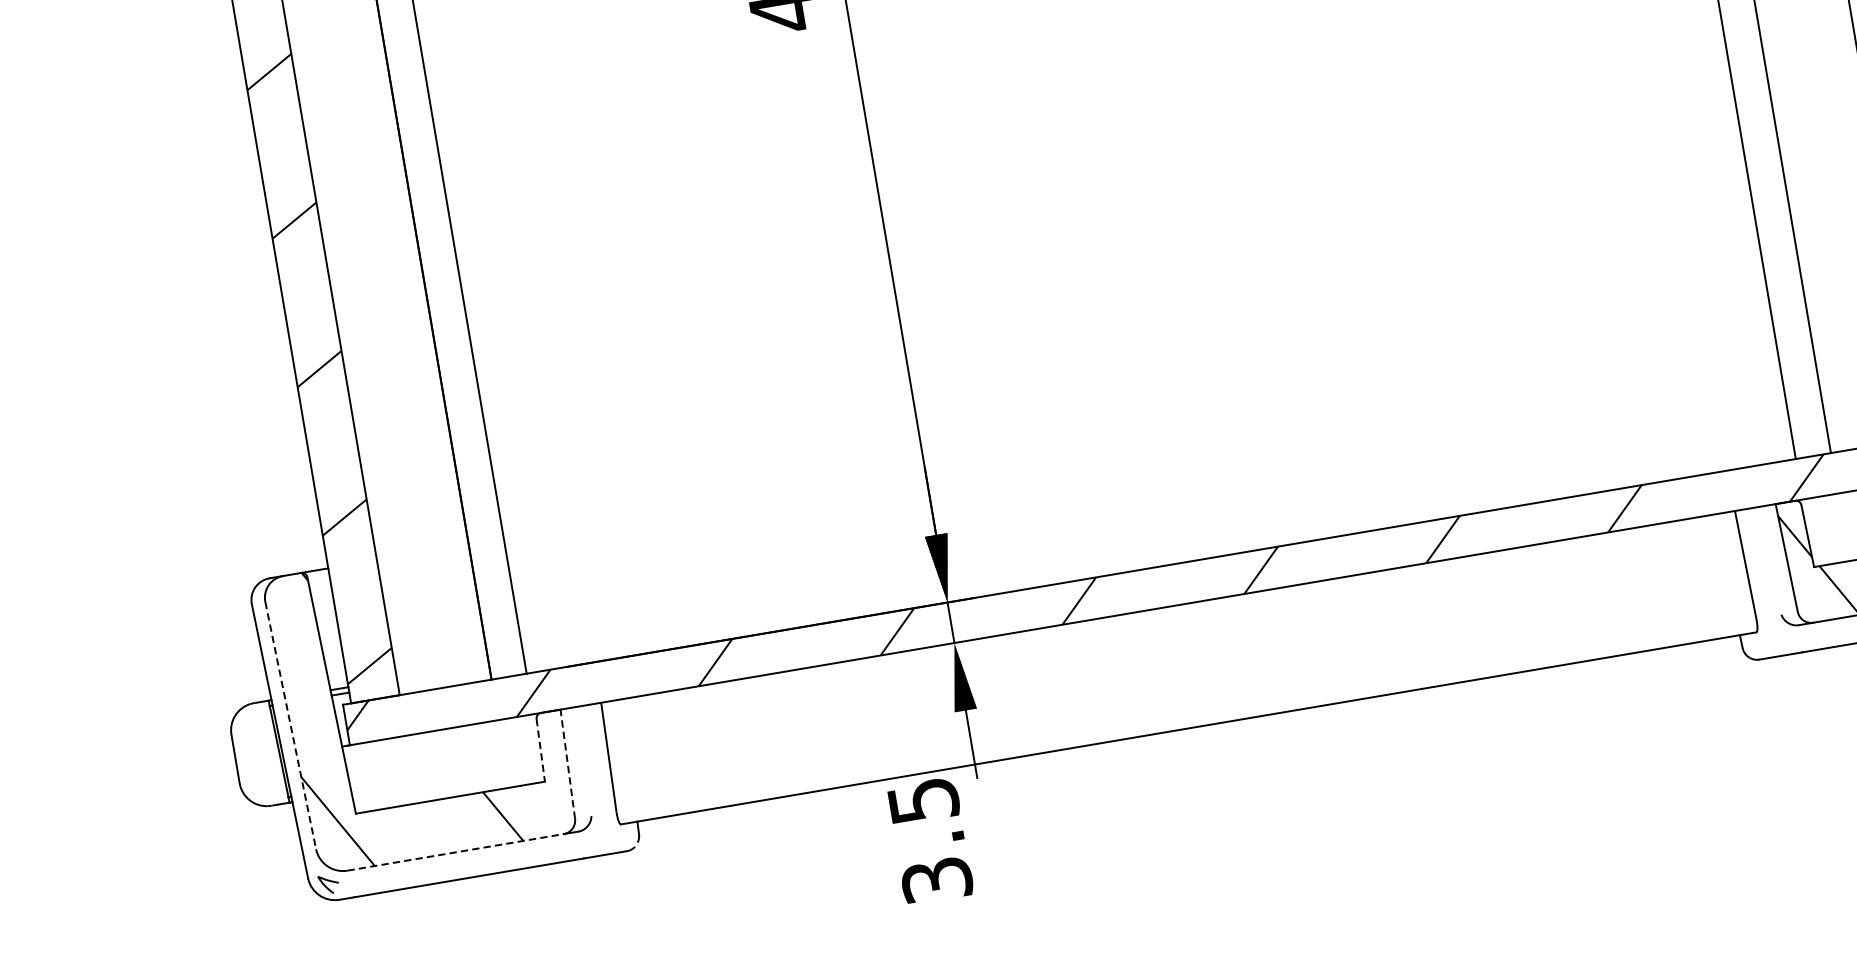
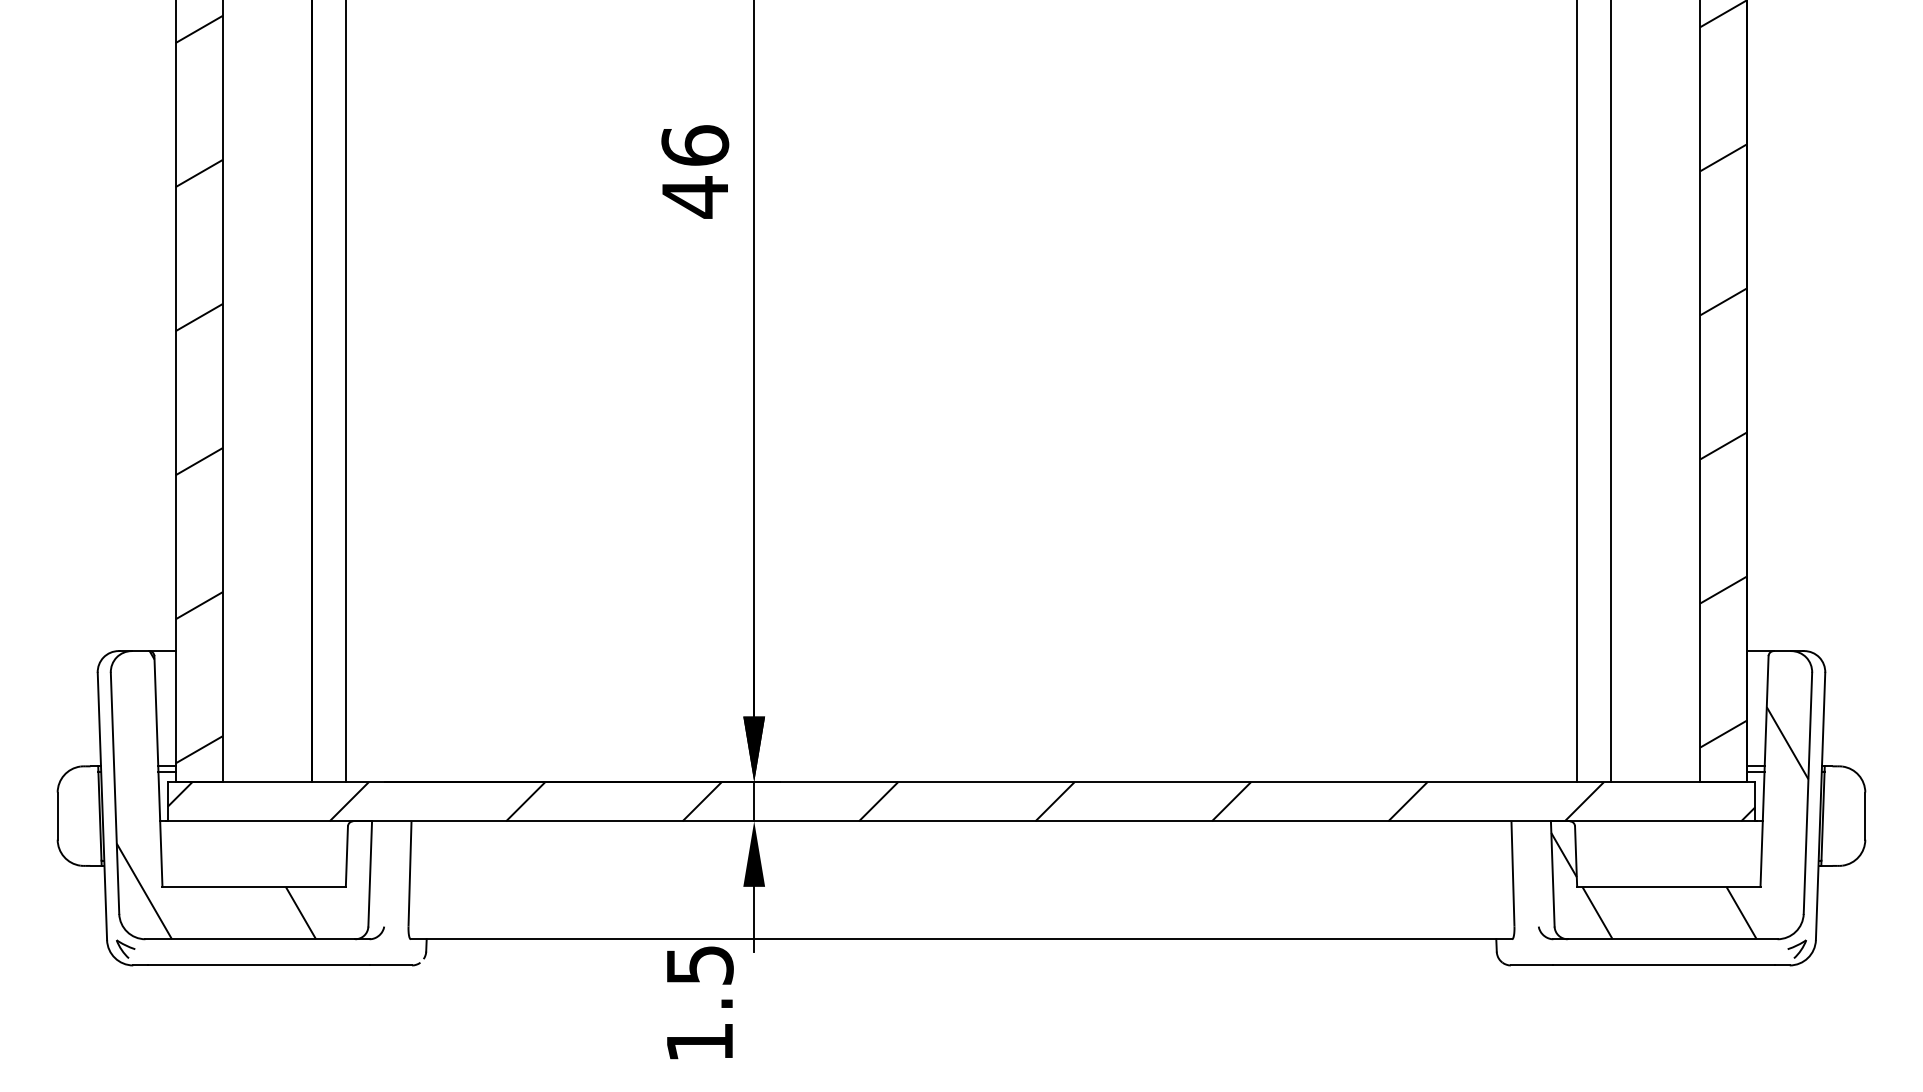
line: (291, 725) -> (115, 793), dashed -> solid
line: (540, 751) -> (346, 857), dashed -> solid
line: (568, 763) -> (370, 873), dashed -> solid
line: (455, 852) -> (250, 939), dashed -> solid
text: (936, 880) -> (699, 1042), 3.5 -> 1.5

